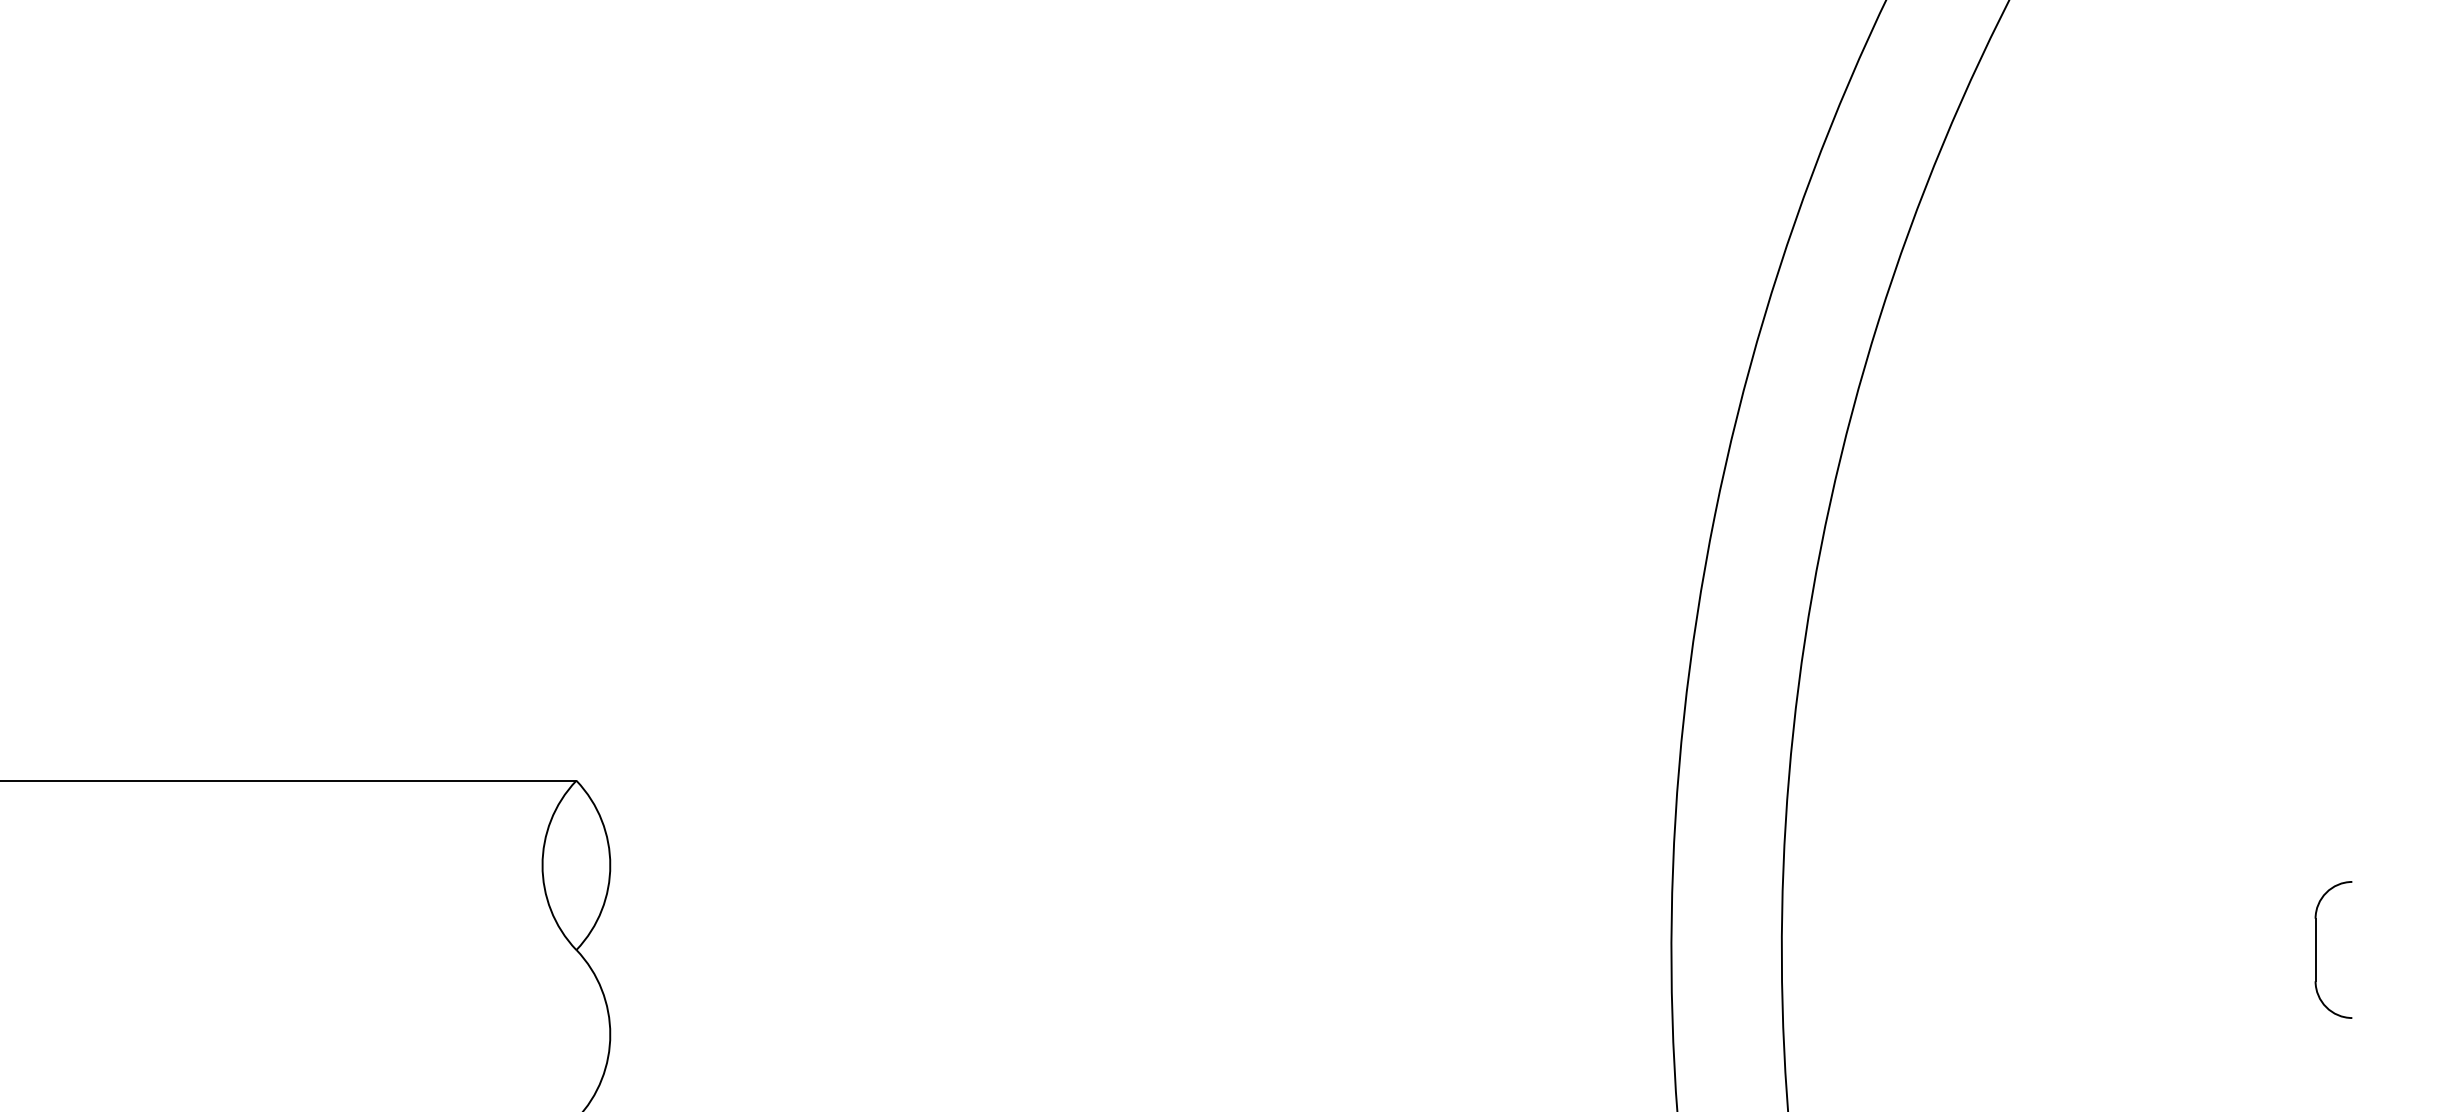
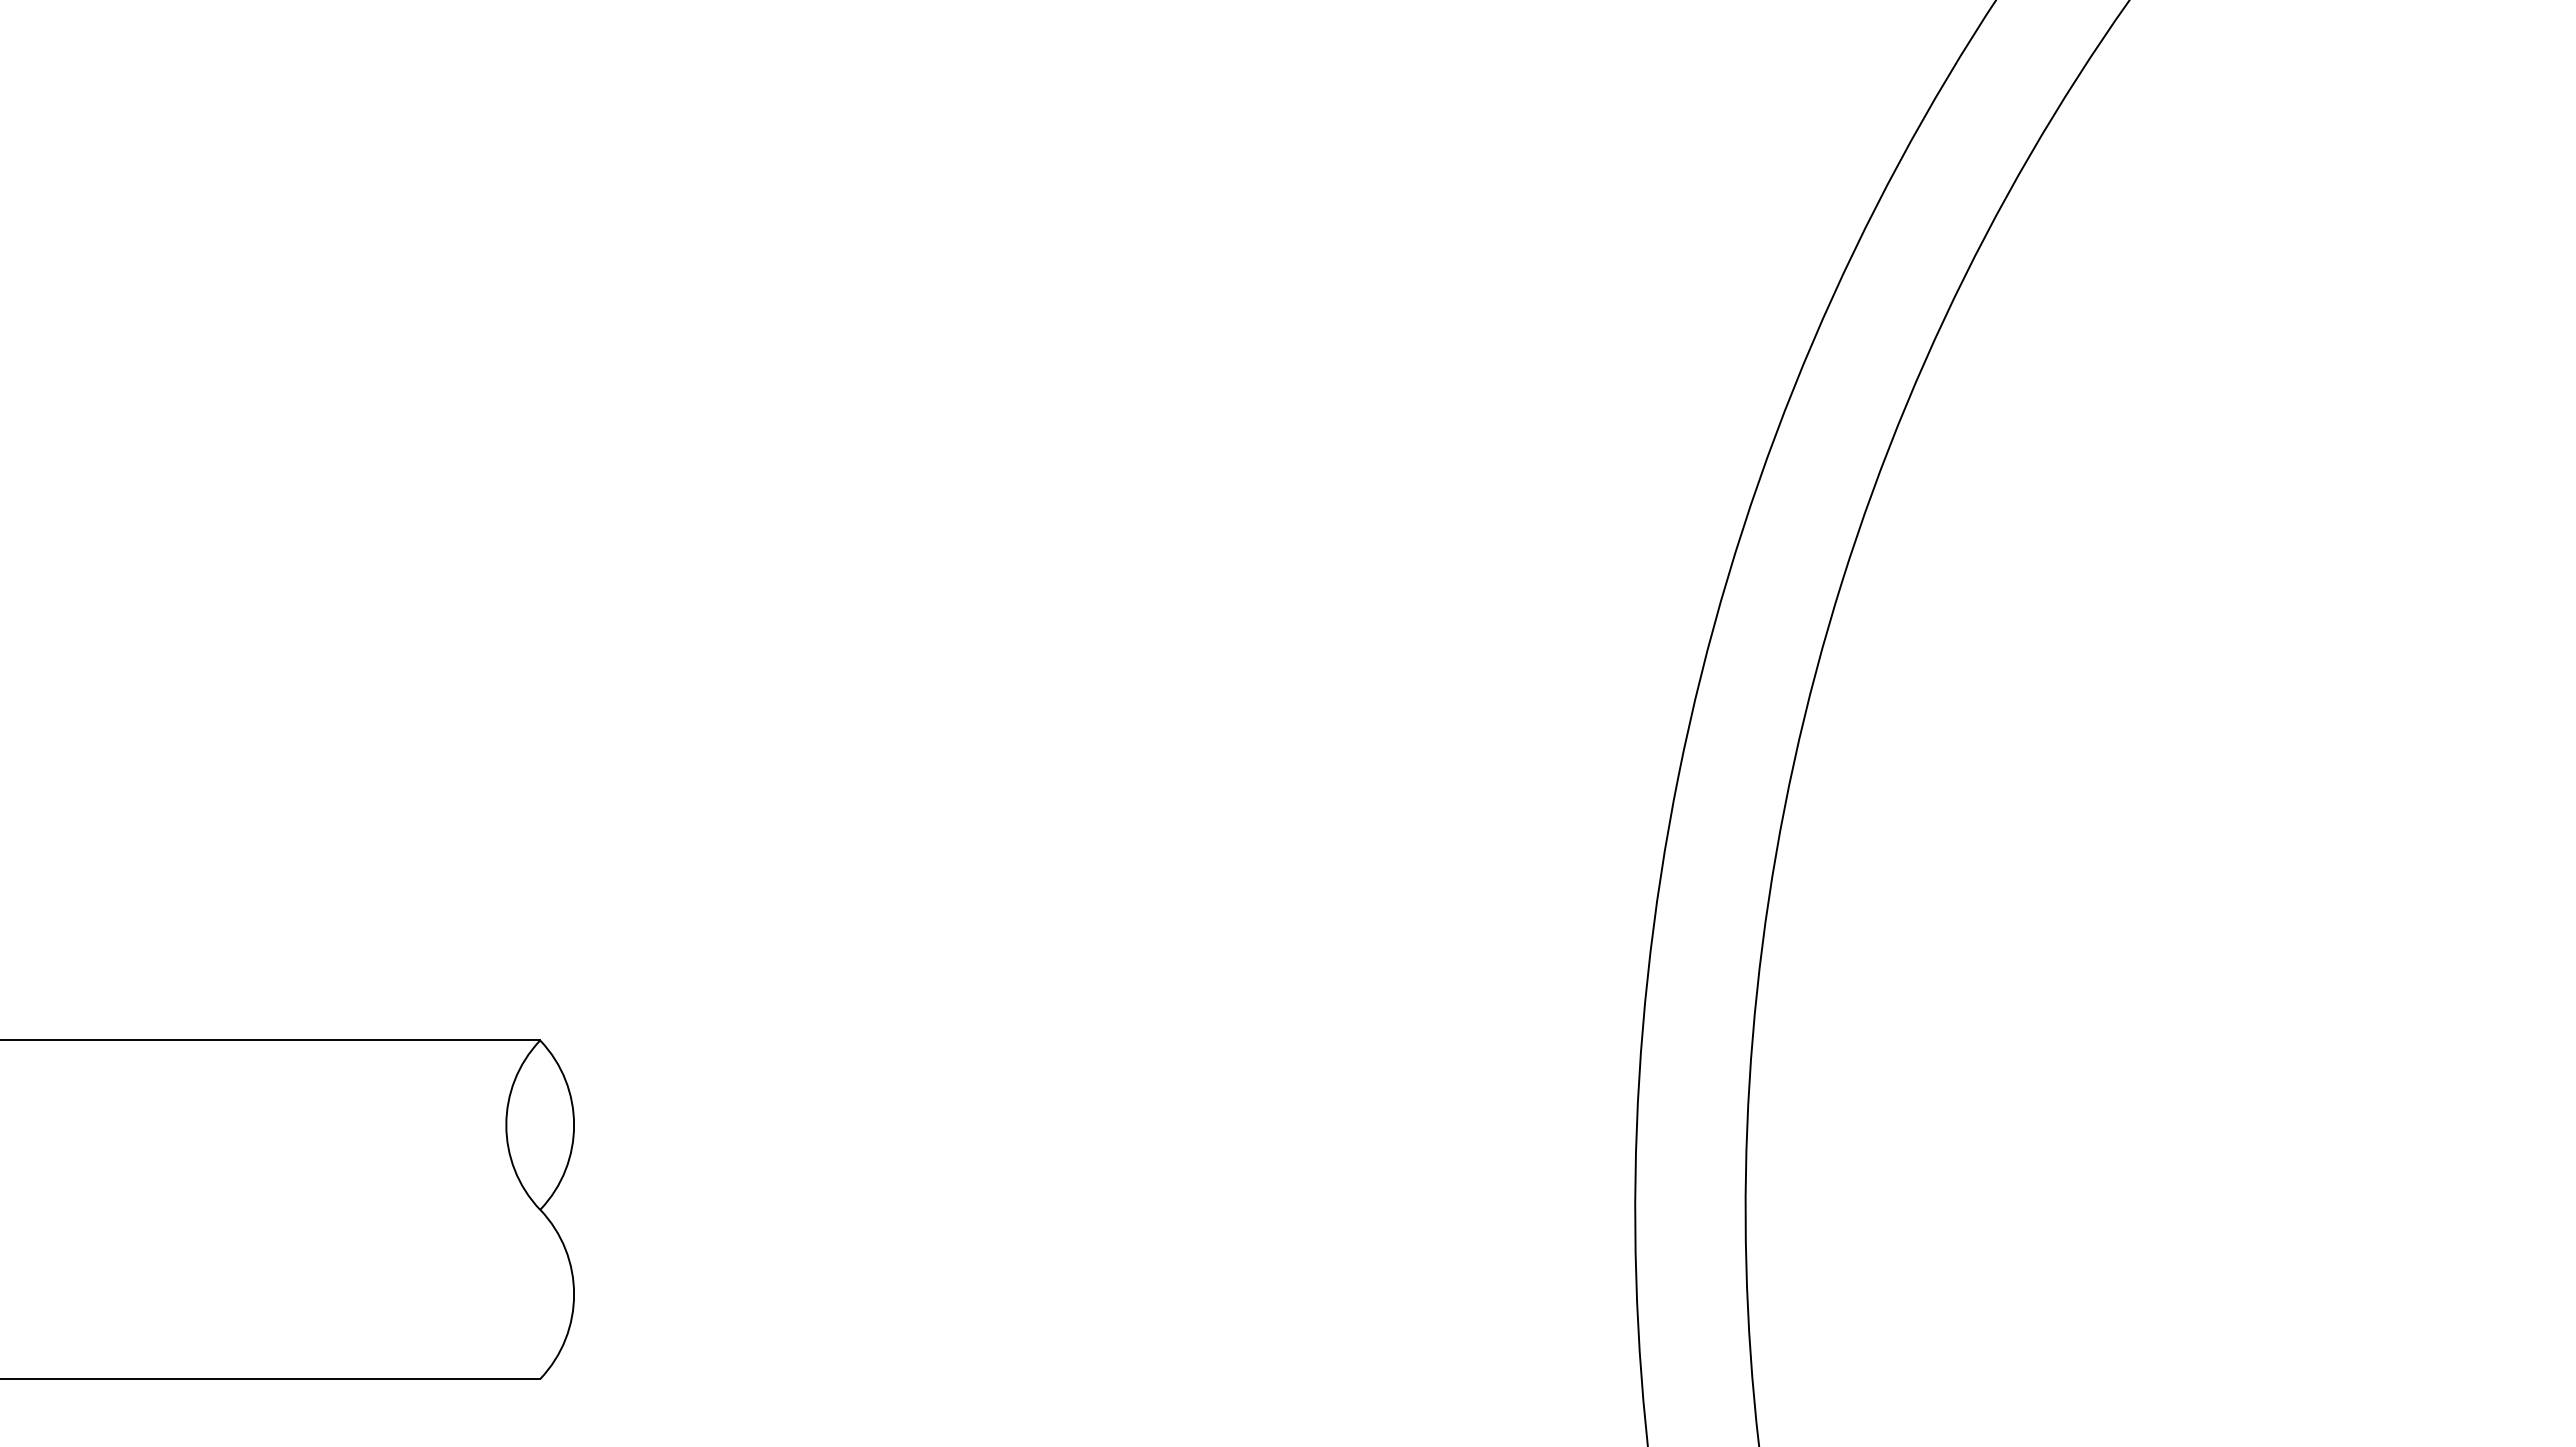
part: (2315, 949) -> (2279, 1209), removed

